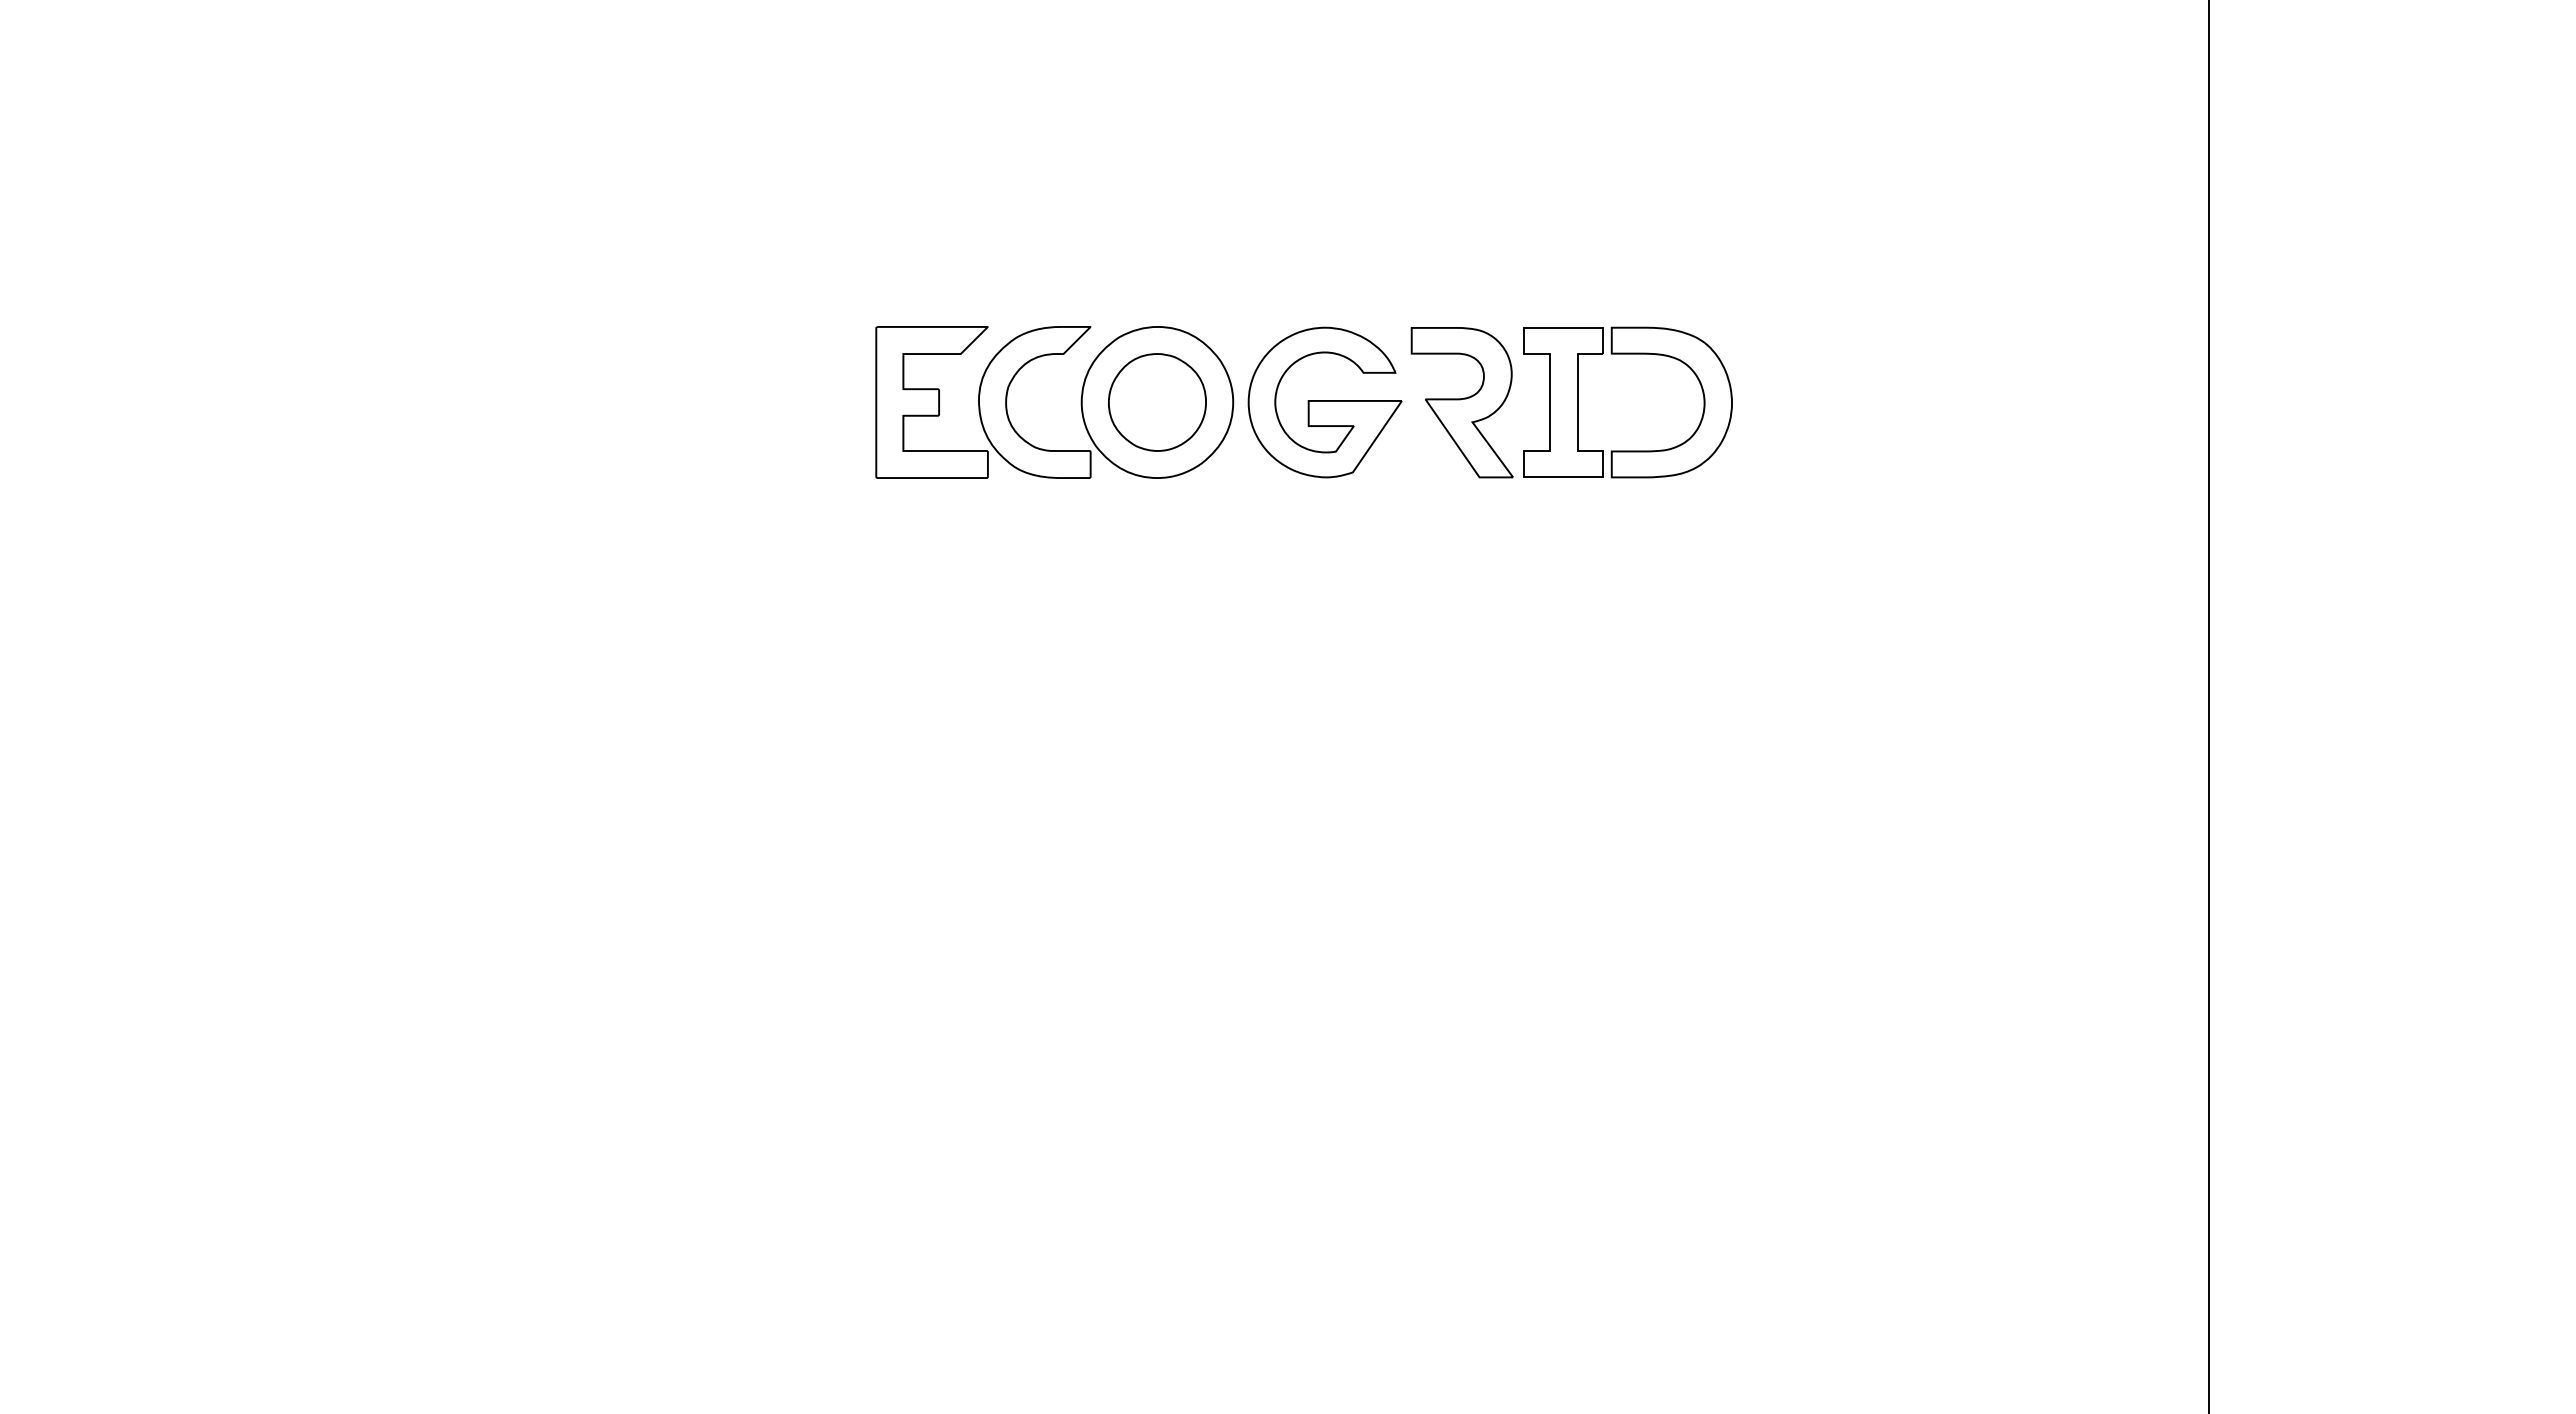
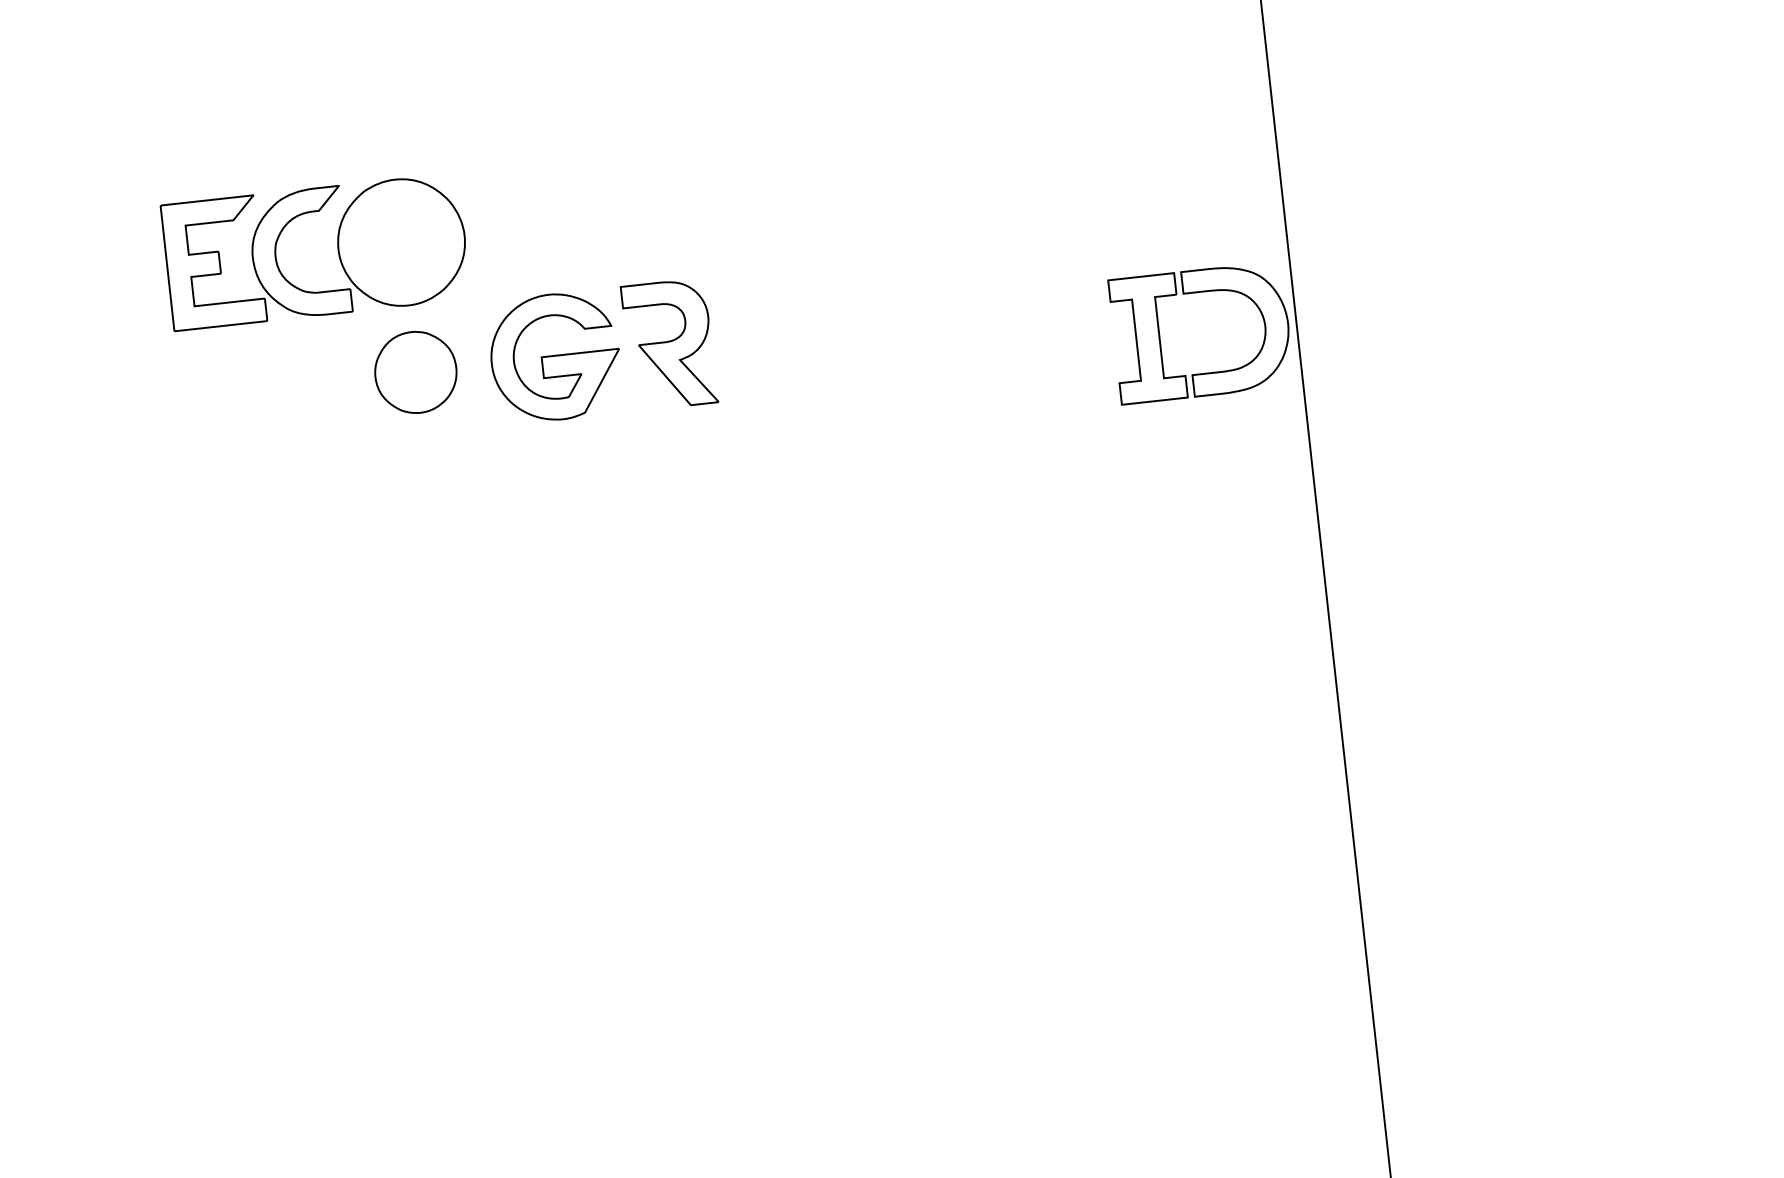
part: (1627, 354) -> (1196, 293), moved
part: (1080, 402) -> (337, 249), moved

